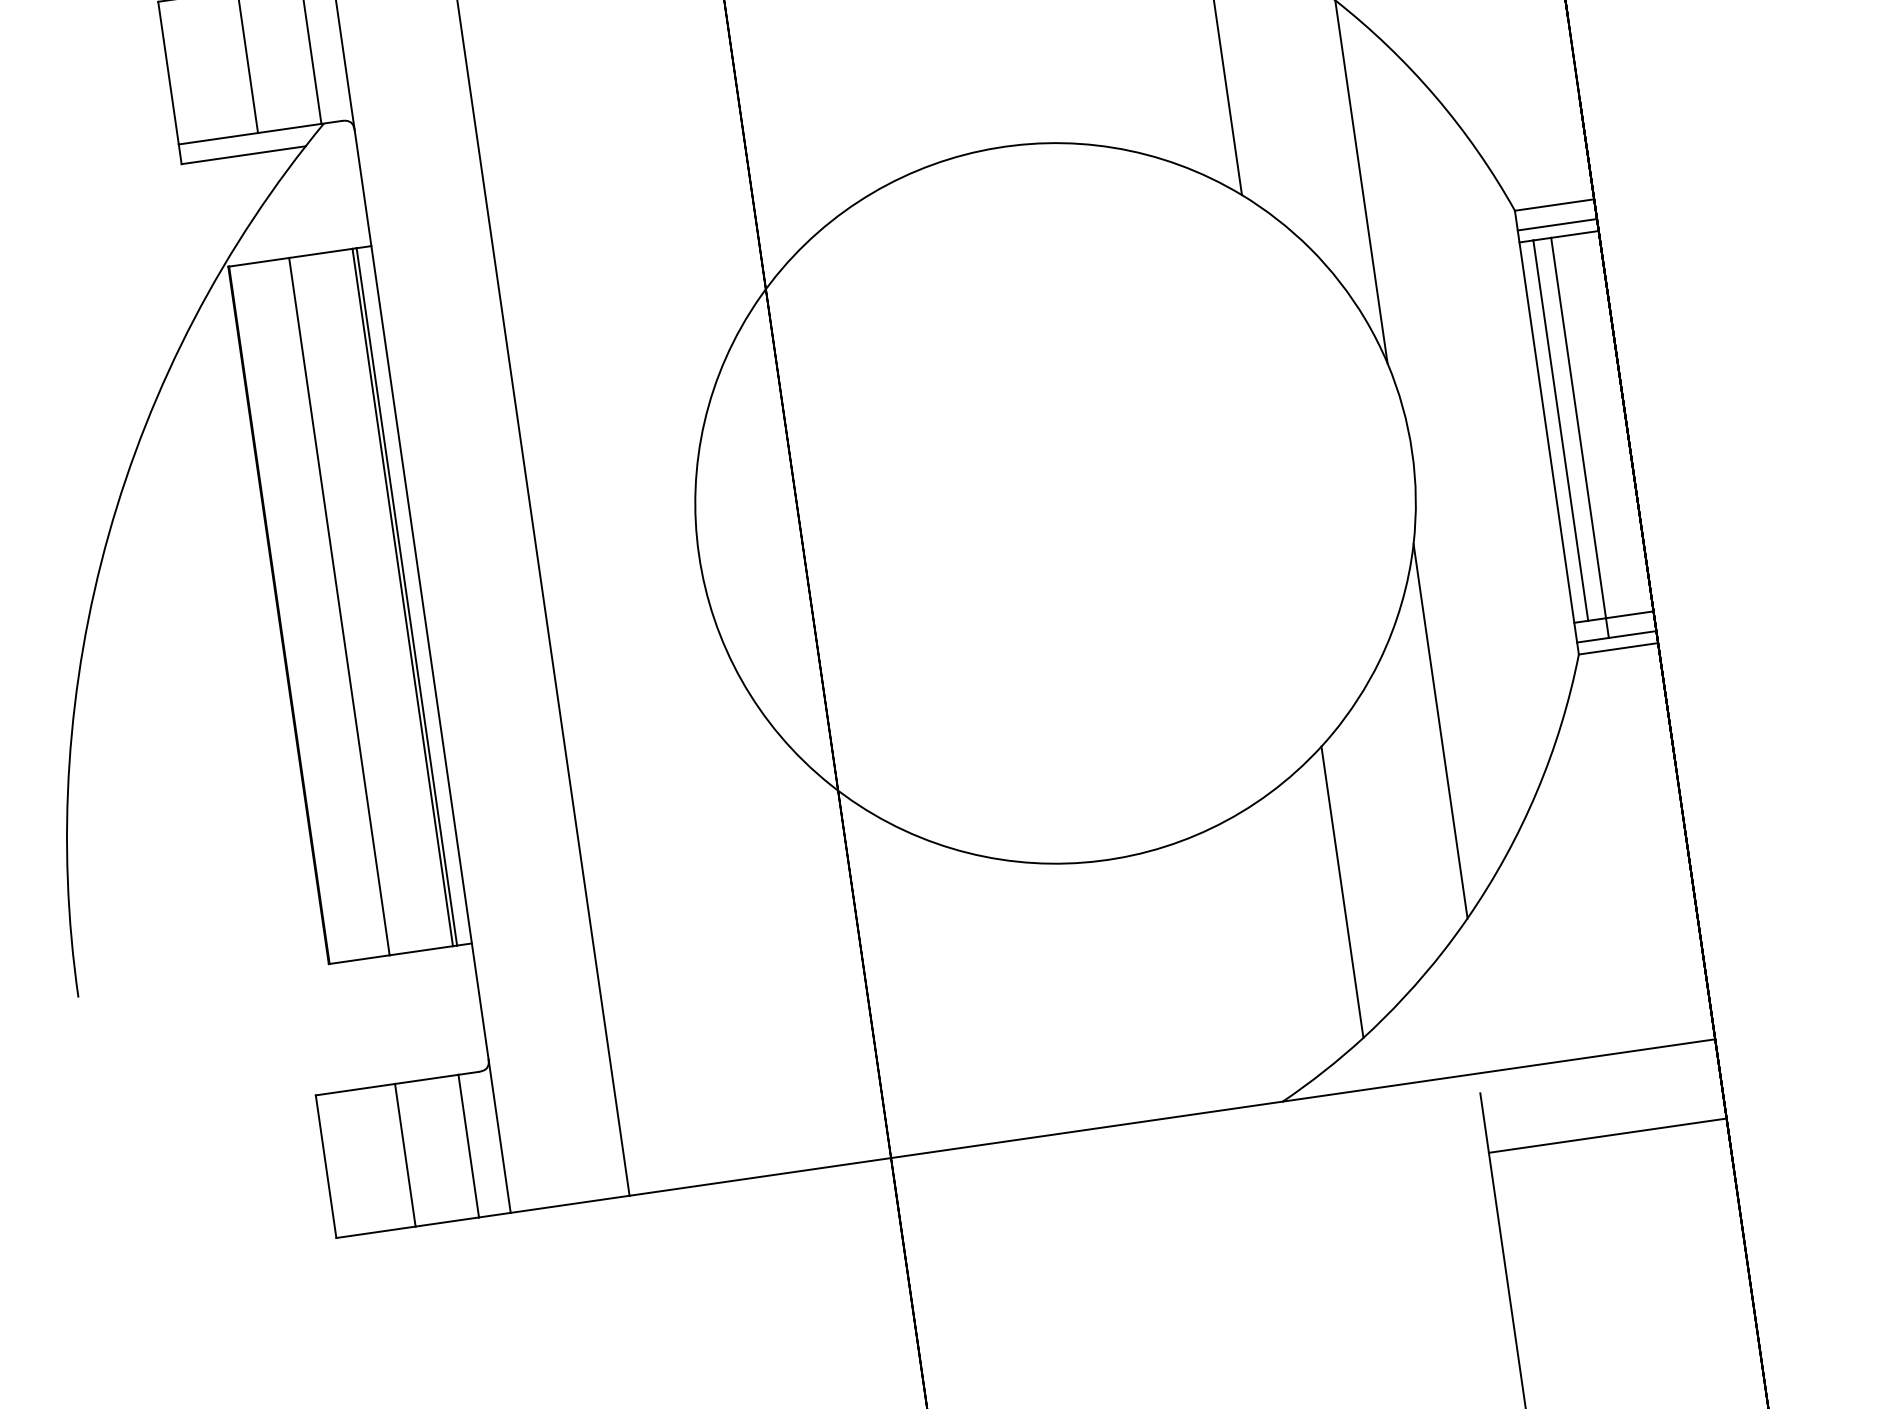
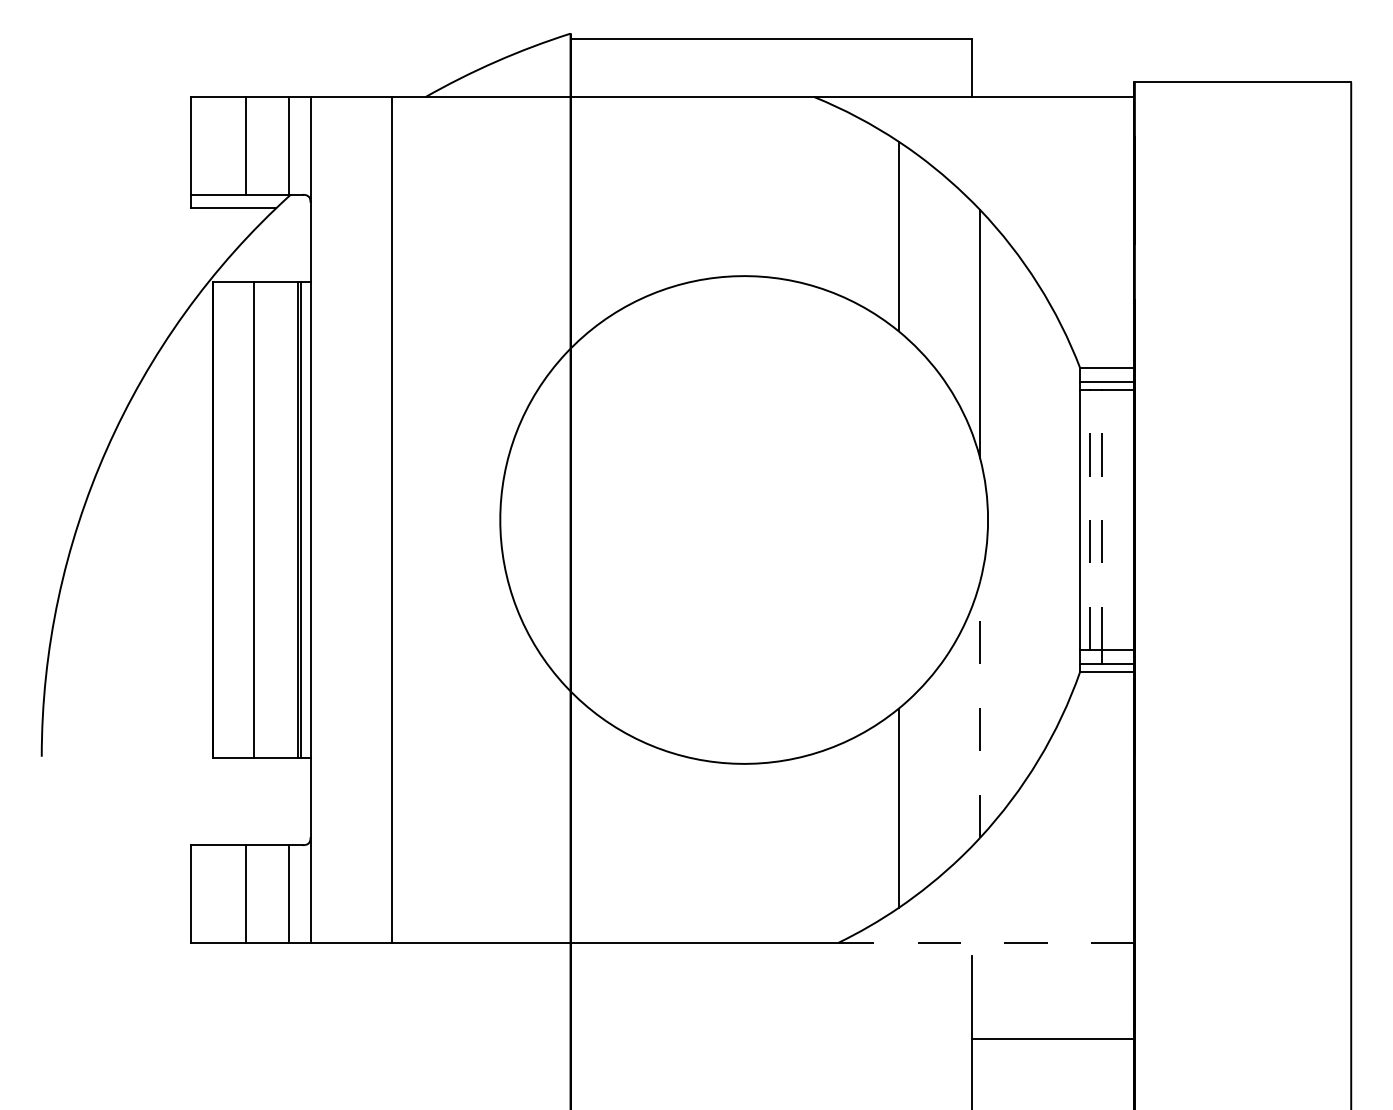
line: (1577, 427) -> (1101, 519), solid -> dashed
line: (1560, 429) -> (1089, 519), solid -> dashed
line: (1441, 730) -> (980, 709), solid -> dashed
line: (1498, 1070) -> (986, 942), solid -> dashed
line: (1606, 1135) -> (1052, 1038), moved

